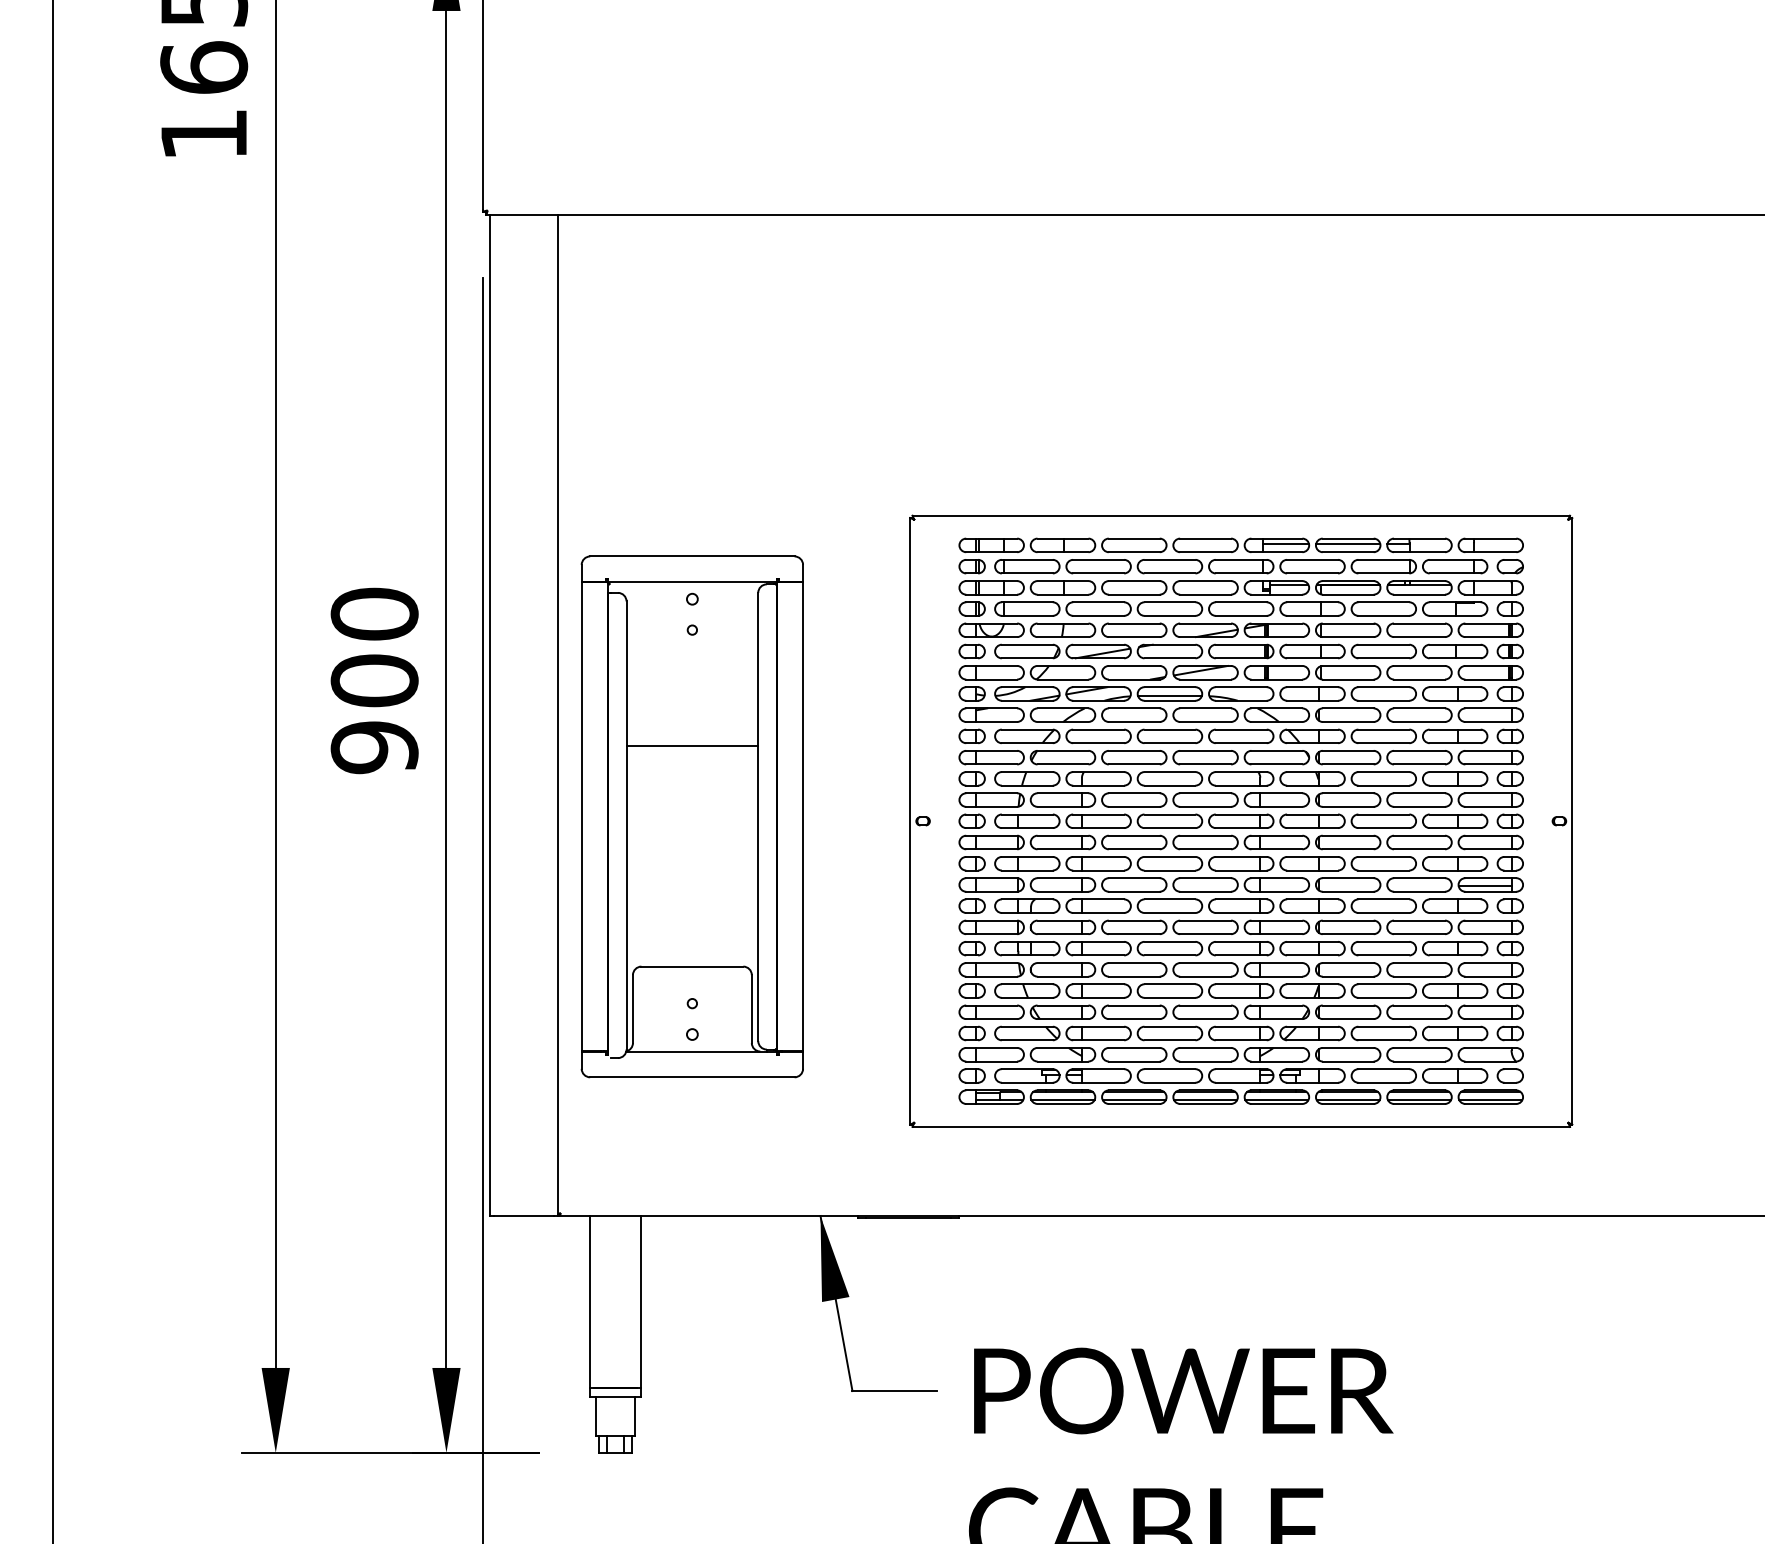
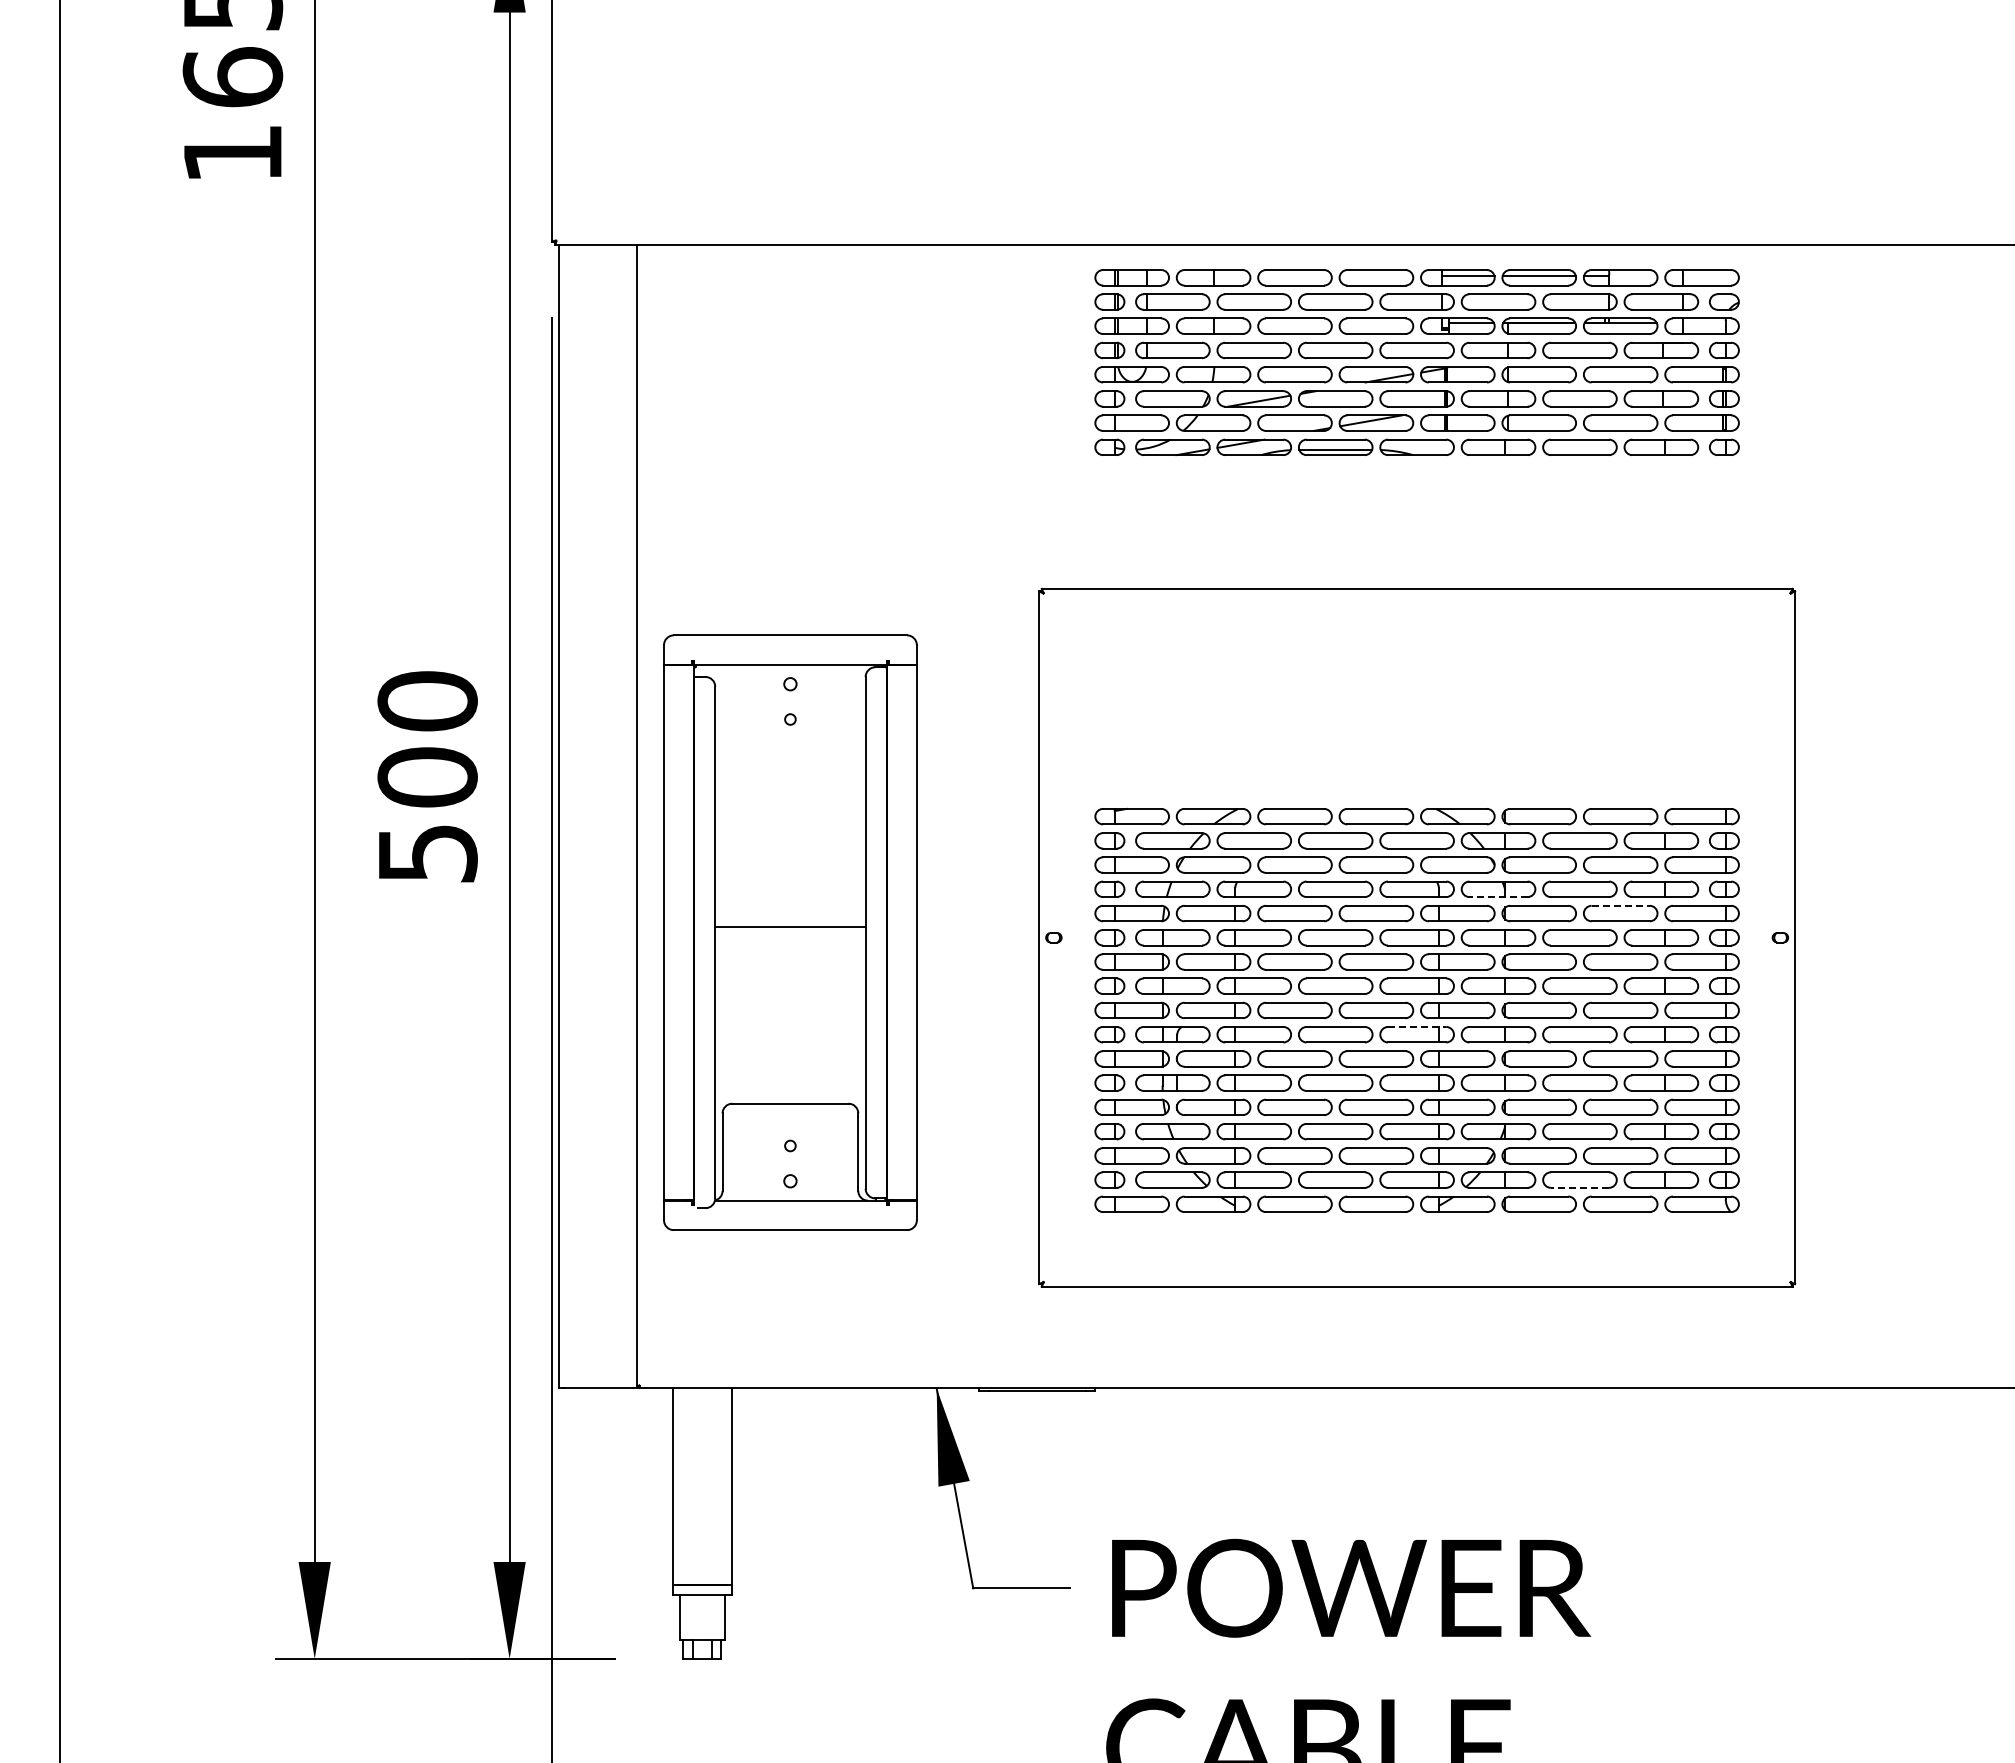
part: (1240, 619) -> (1416, 362), moved
line: (692, 745) -> (790, 926), moved
text: (374, 747) -> (427, 853), 900 -> 500
line: (1312, 786) -> (1498, 897), solid -> dashed
line: (1420, 793) -> (1621, 905), solid -> dashed
line: (1485, 886) -> (1695, 1012), removed
line: (1241, 898) -> (1417, 1026), solid -> dashed
line: (1383, 1039) -> (1579, 1187), solid -> dashed
part: (1240, 1086) -> (1416, 1240), removed

